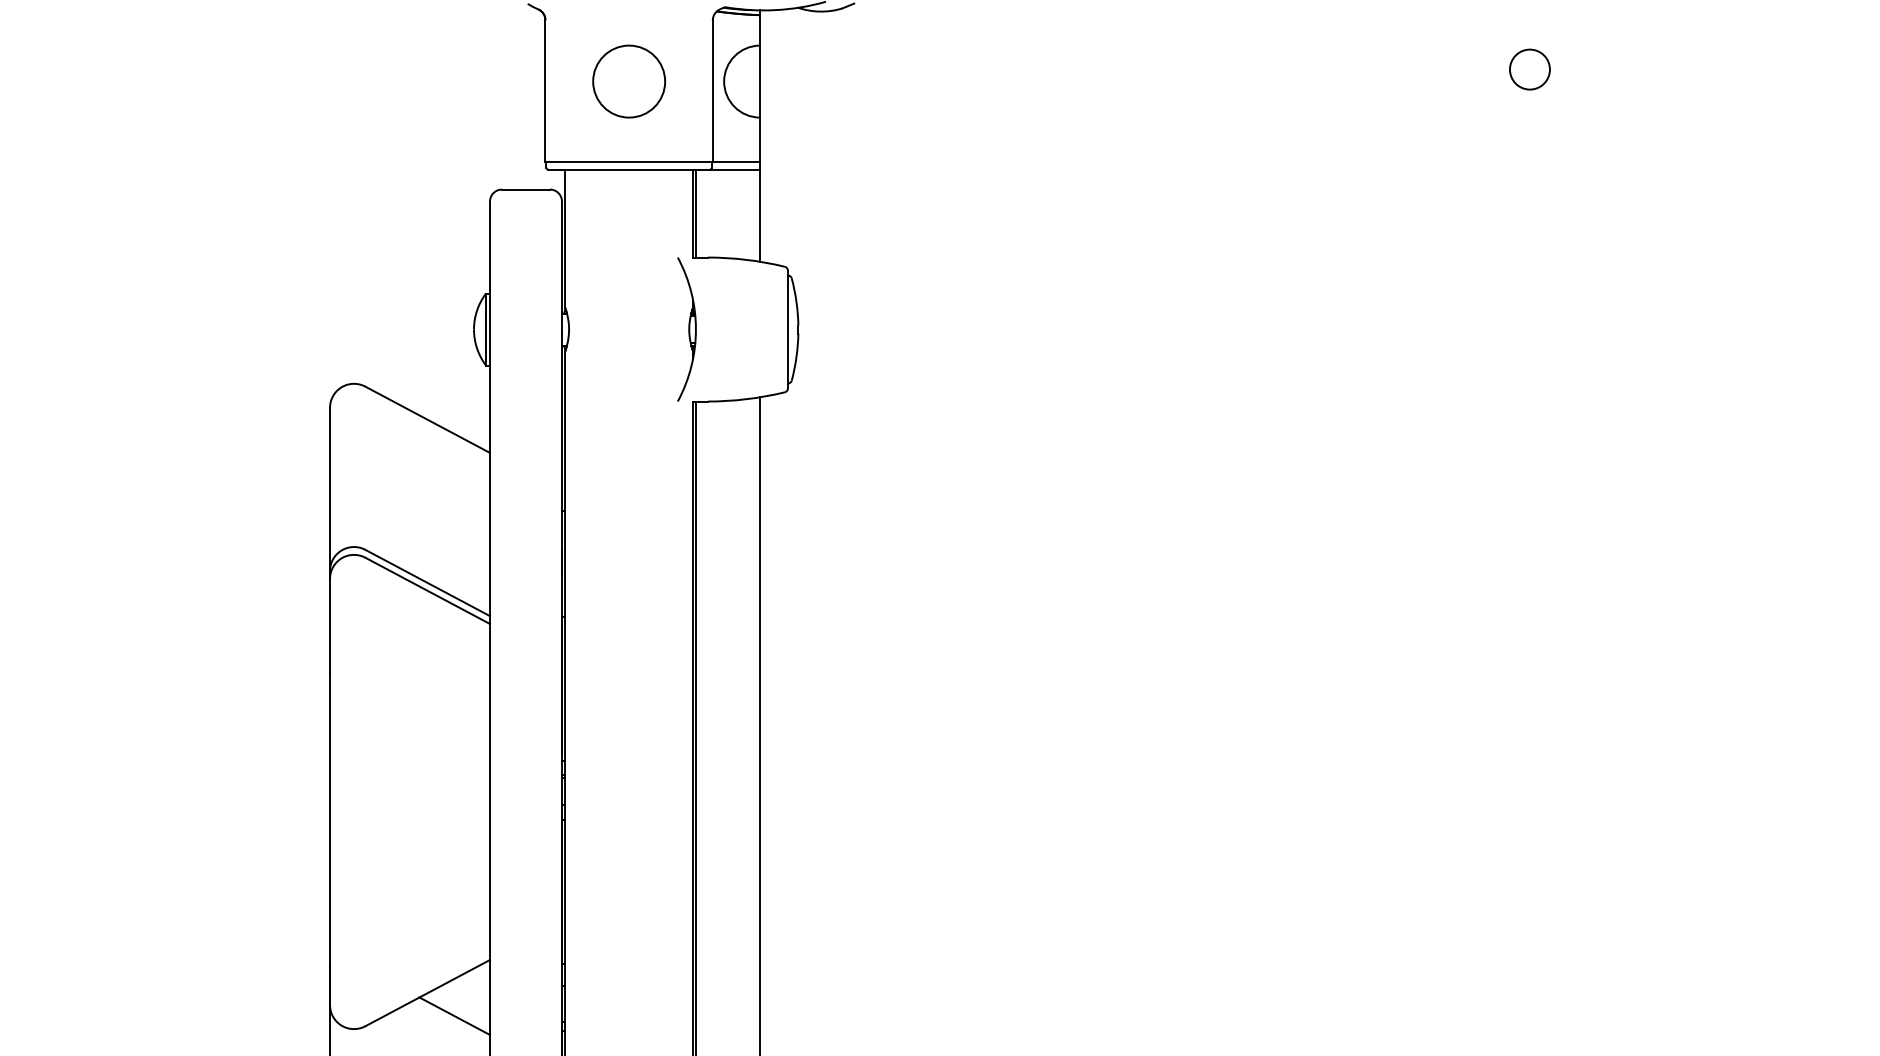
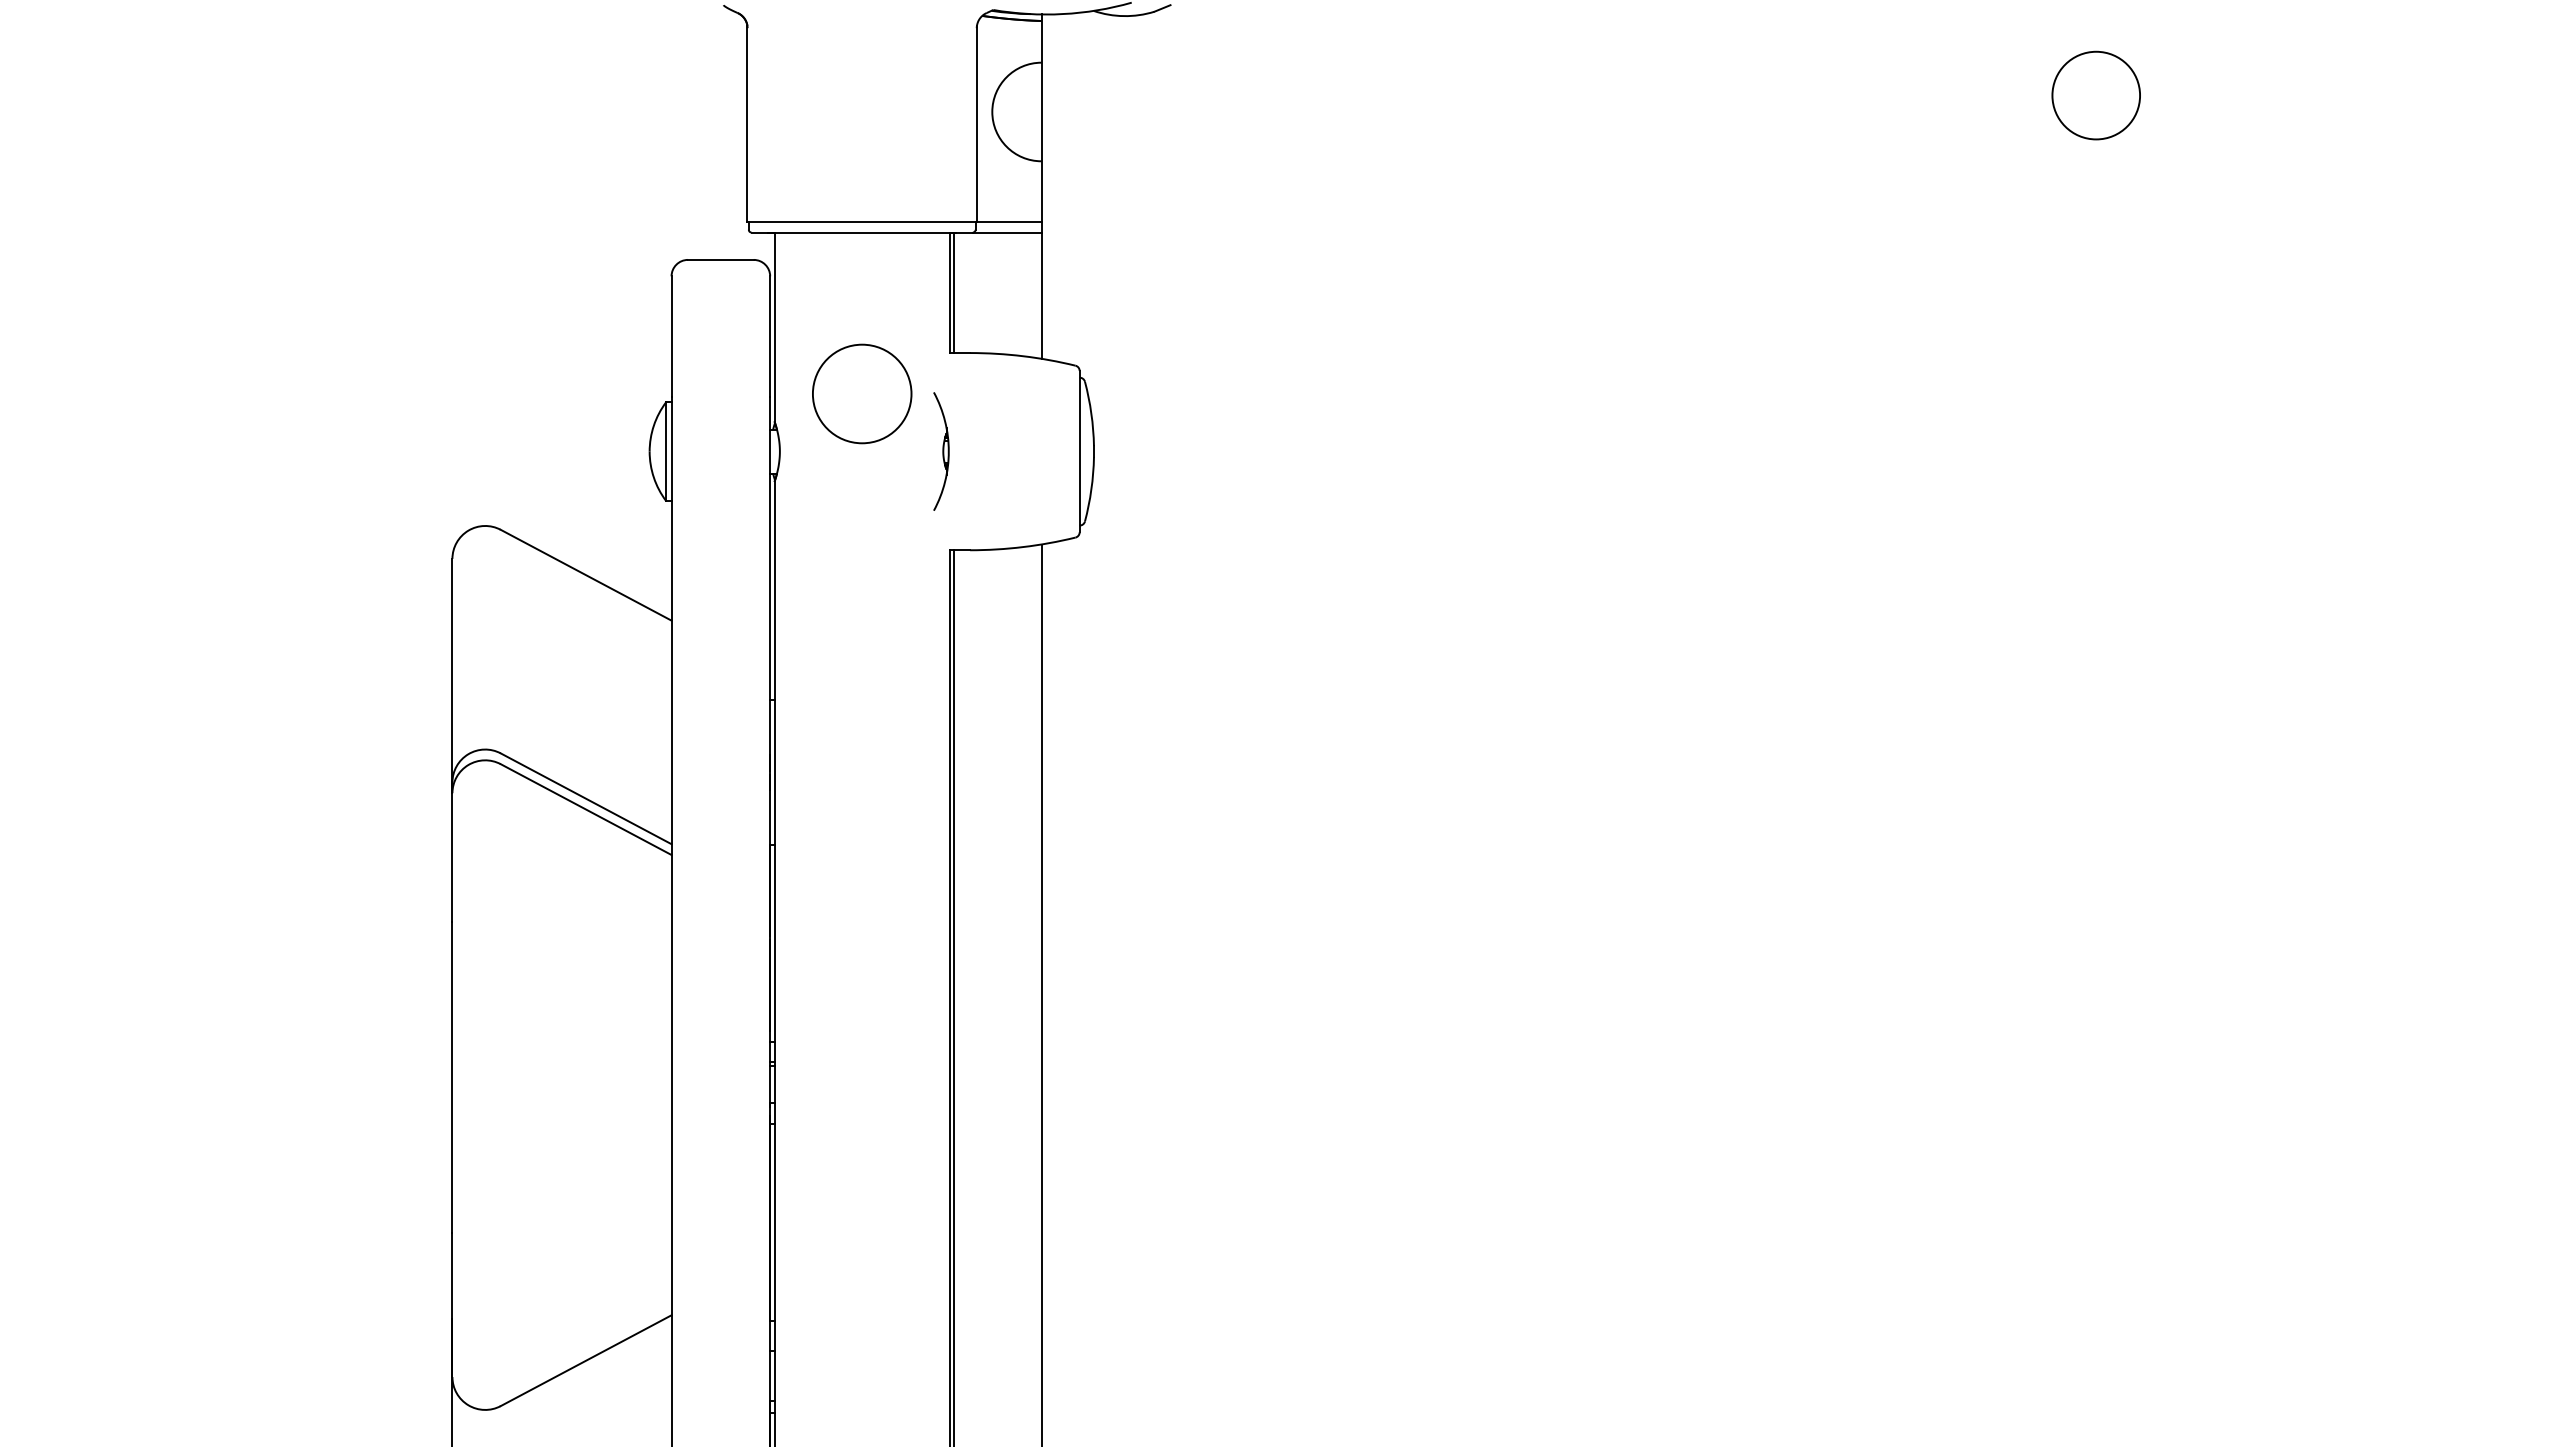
circle: (1529, 69) -> (2095, 95), size x1.6
circle: (629, 81) -> (862, 393), moved
part: (687, 329) -> (941, 451), size x0.6
line: (454, 1015) -> (622, 1391), removed

